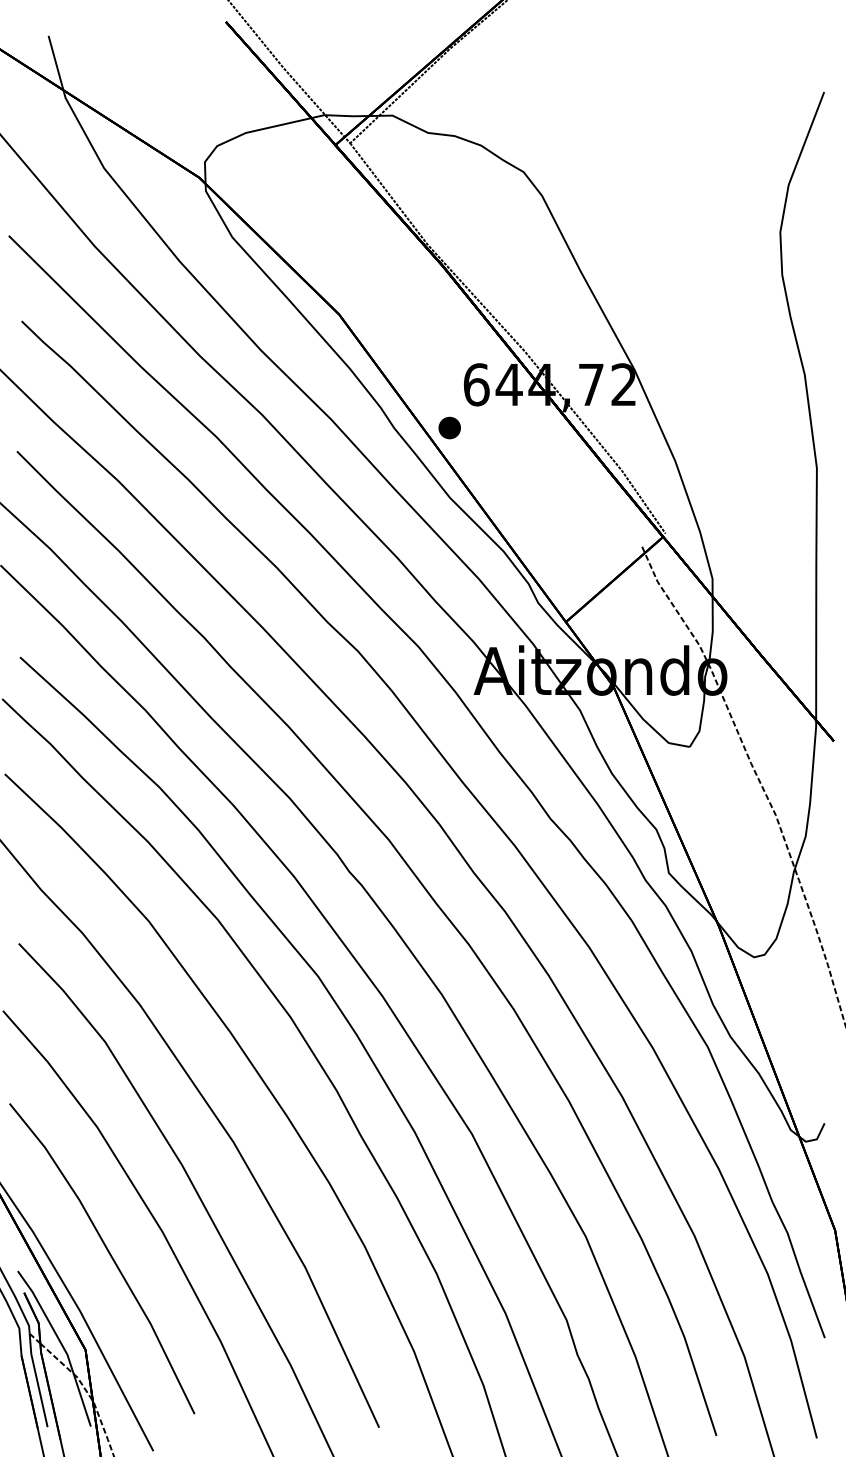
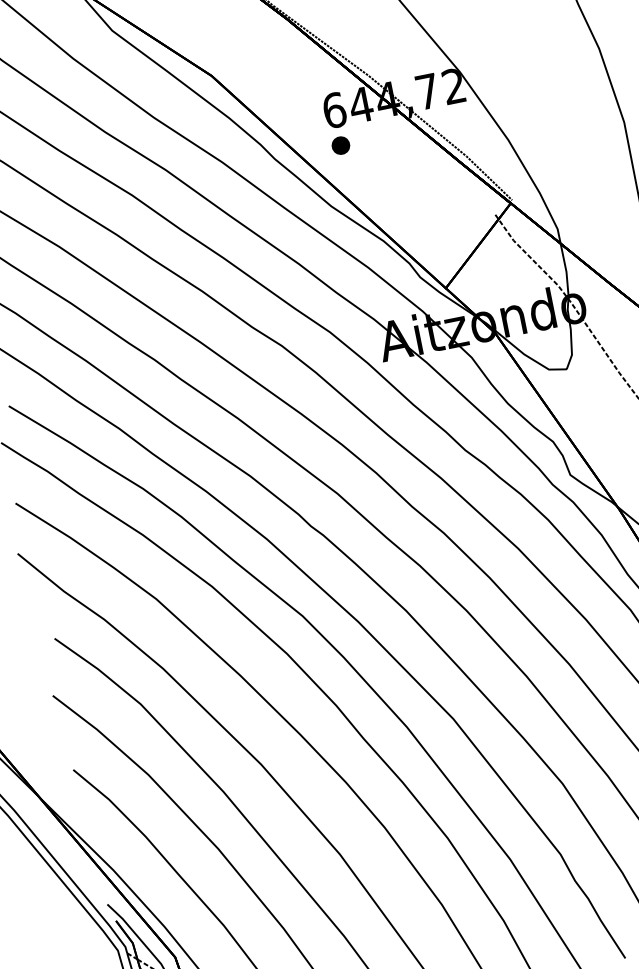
part: (449, 427) -> (340, 145), moved

